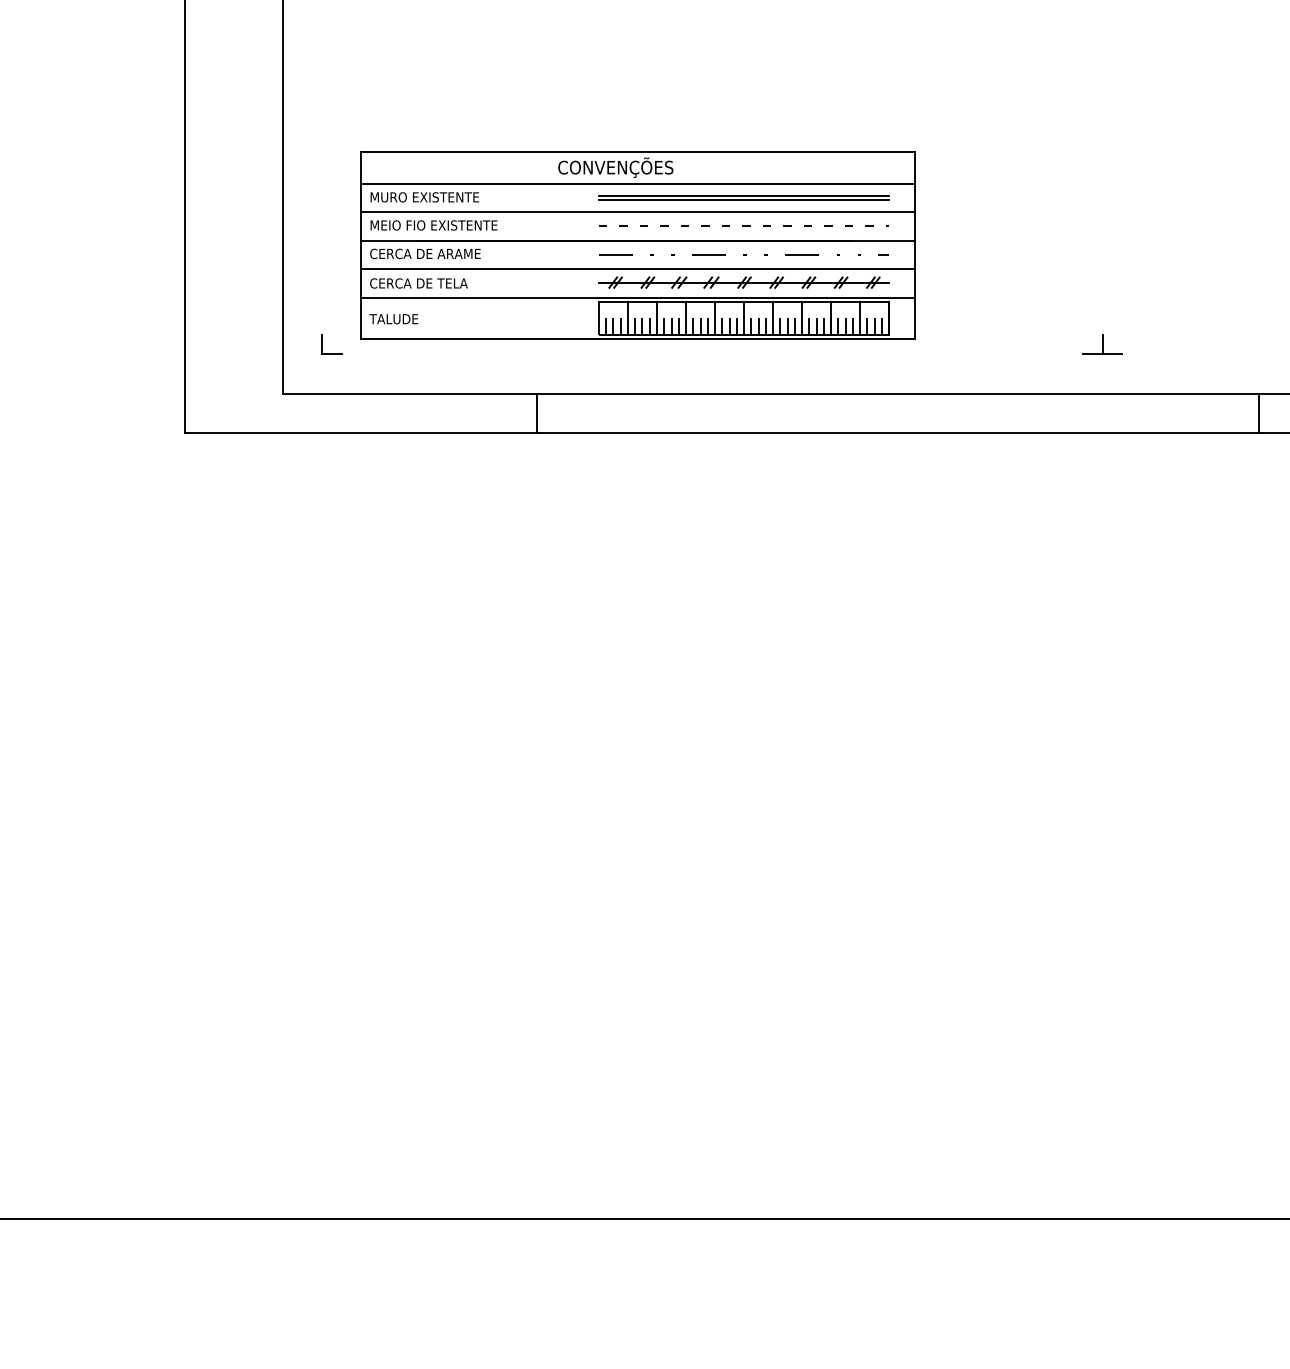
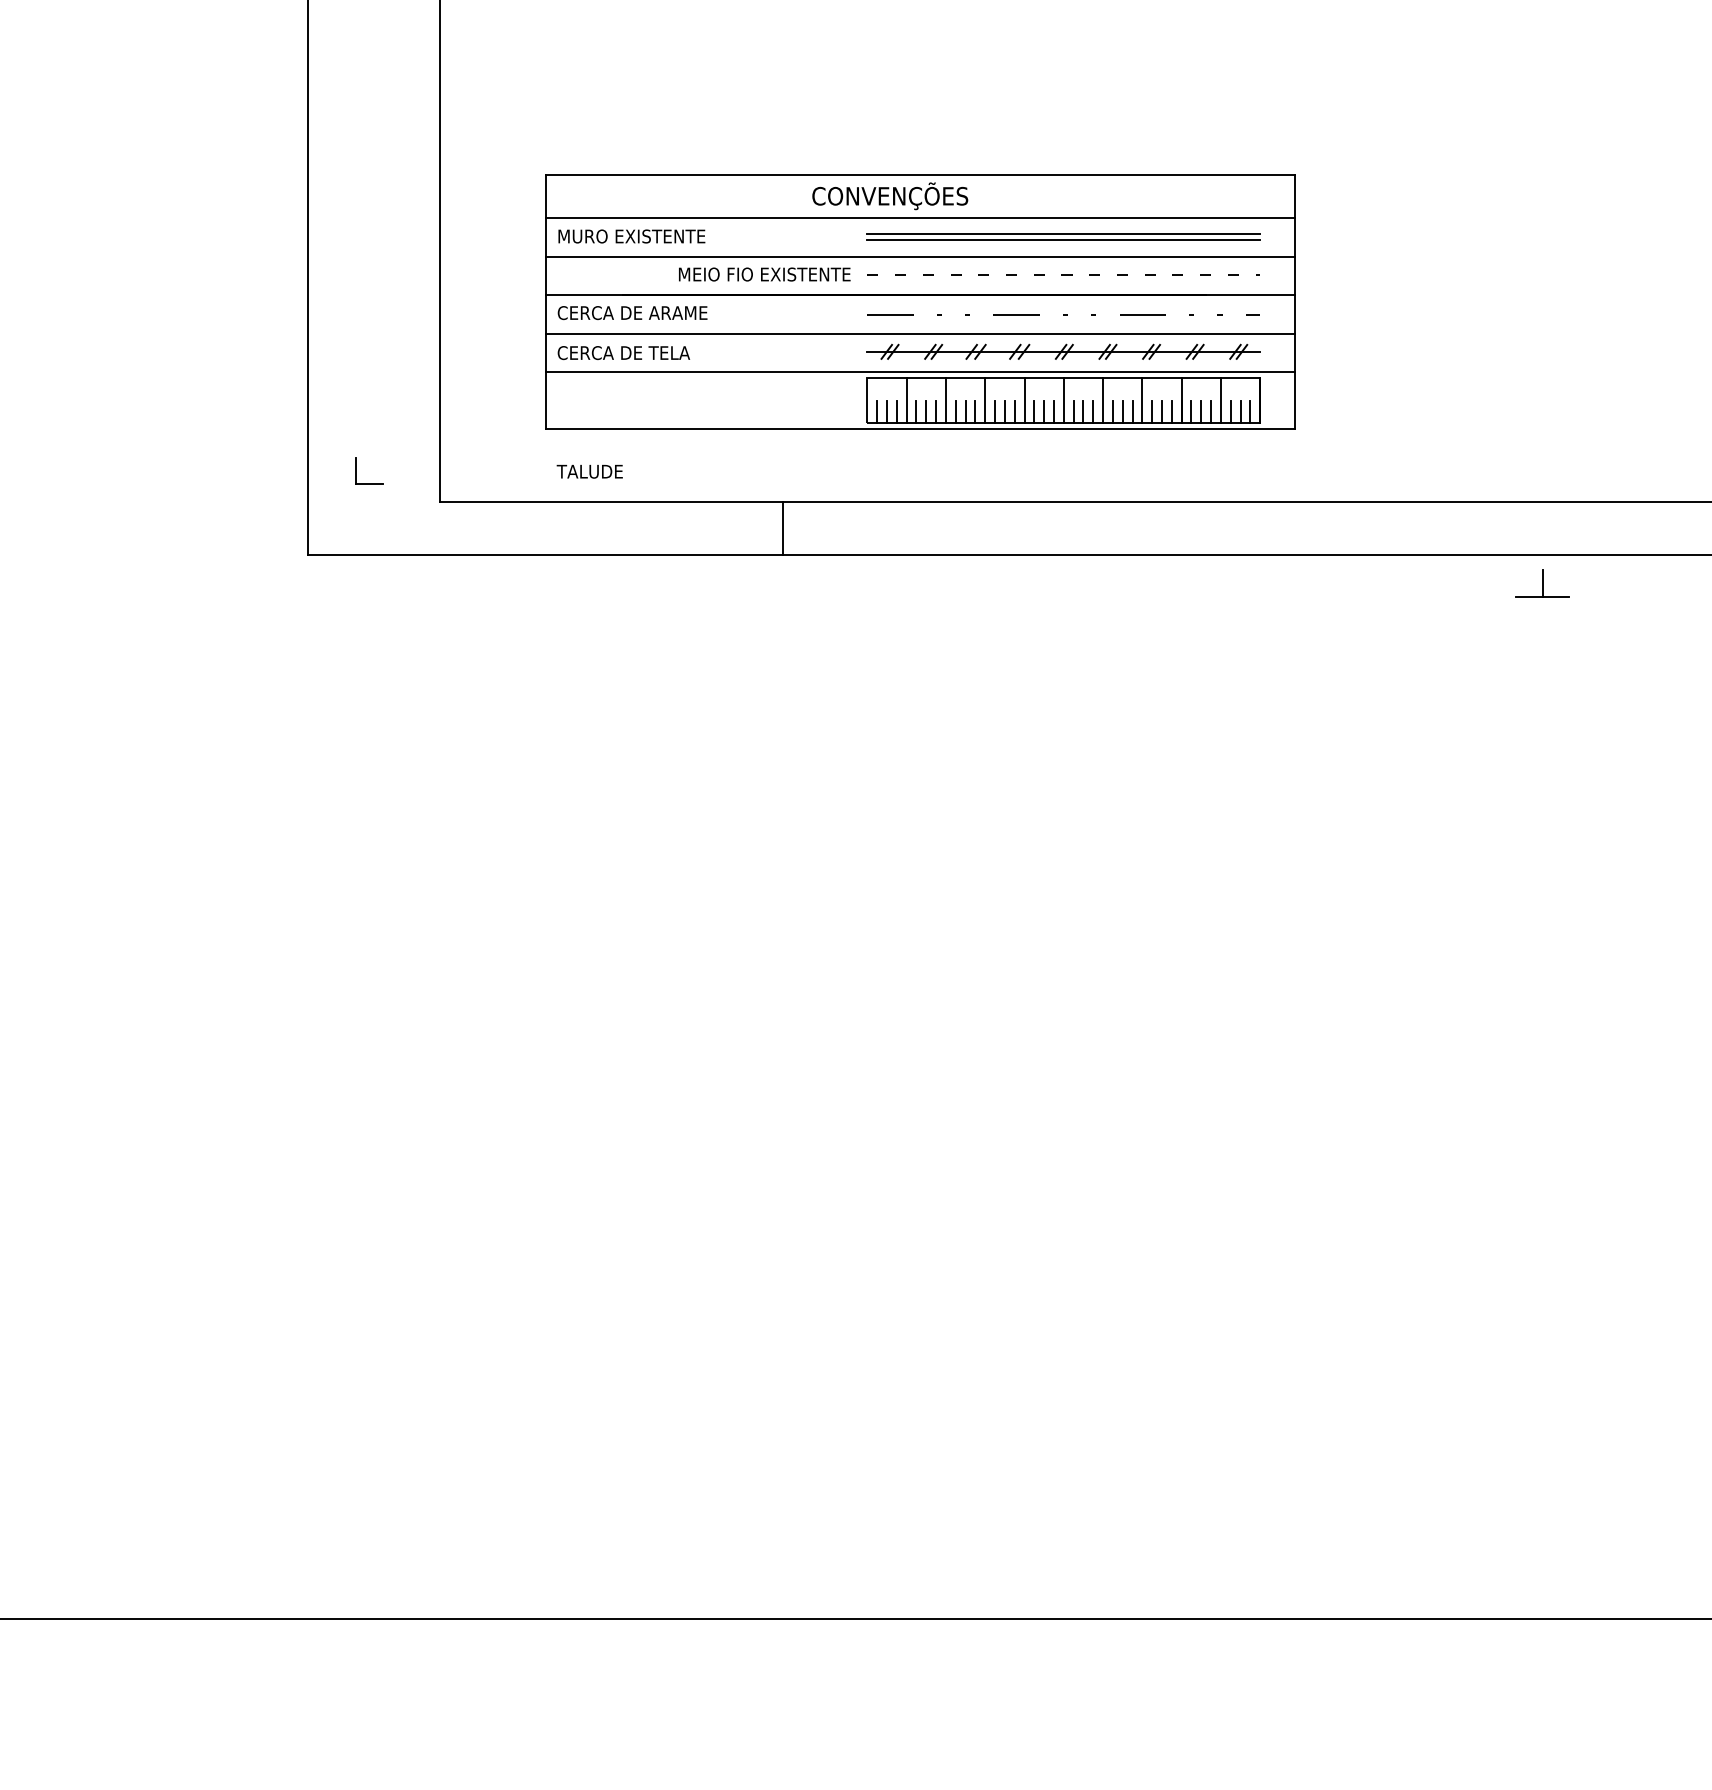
text: (433, 225) -> (763, 274), moved
text: (393, 319) -> (589, 472), moved
part: (322, 344) -> (356, 470), moved
part: (1102, 344) -> (1542, 583), moved

